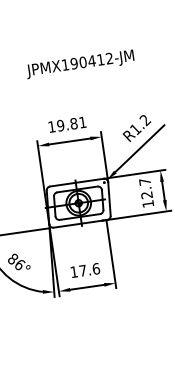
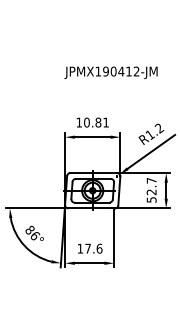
text: (60, 125) -> (86, 122), 19.81 -> 10.81
text: (147, 203) -> (151, 199), 12.7 -> 52.7

